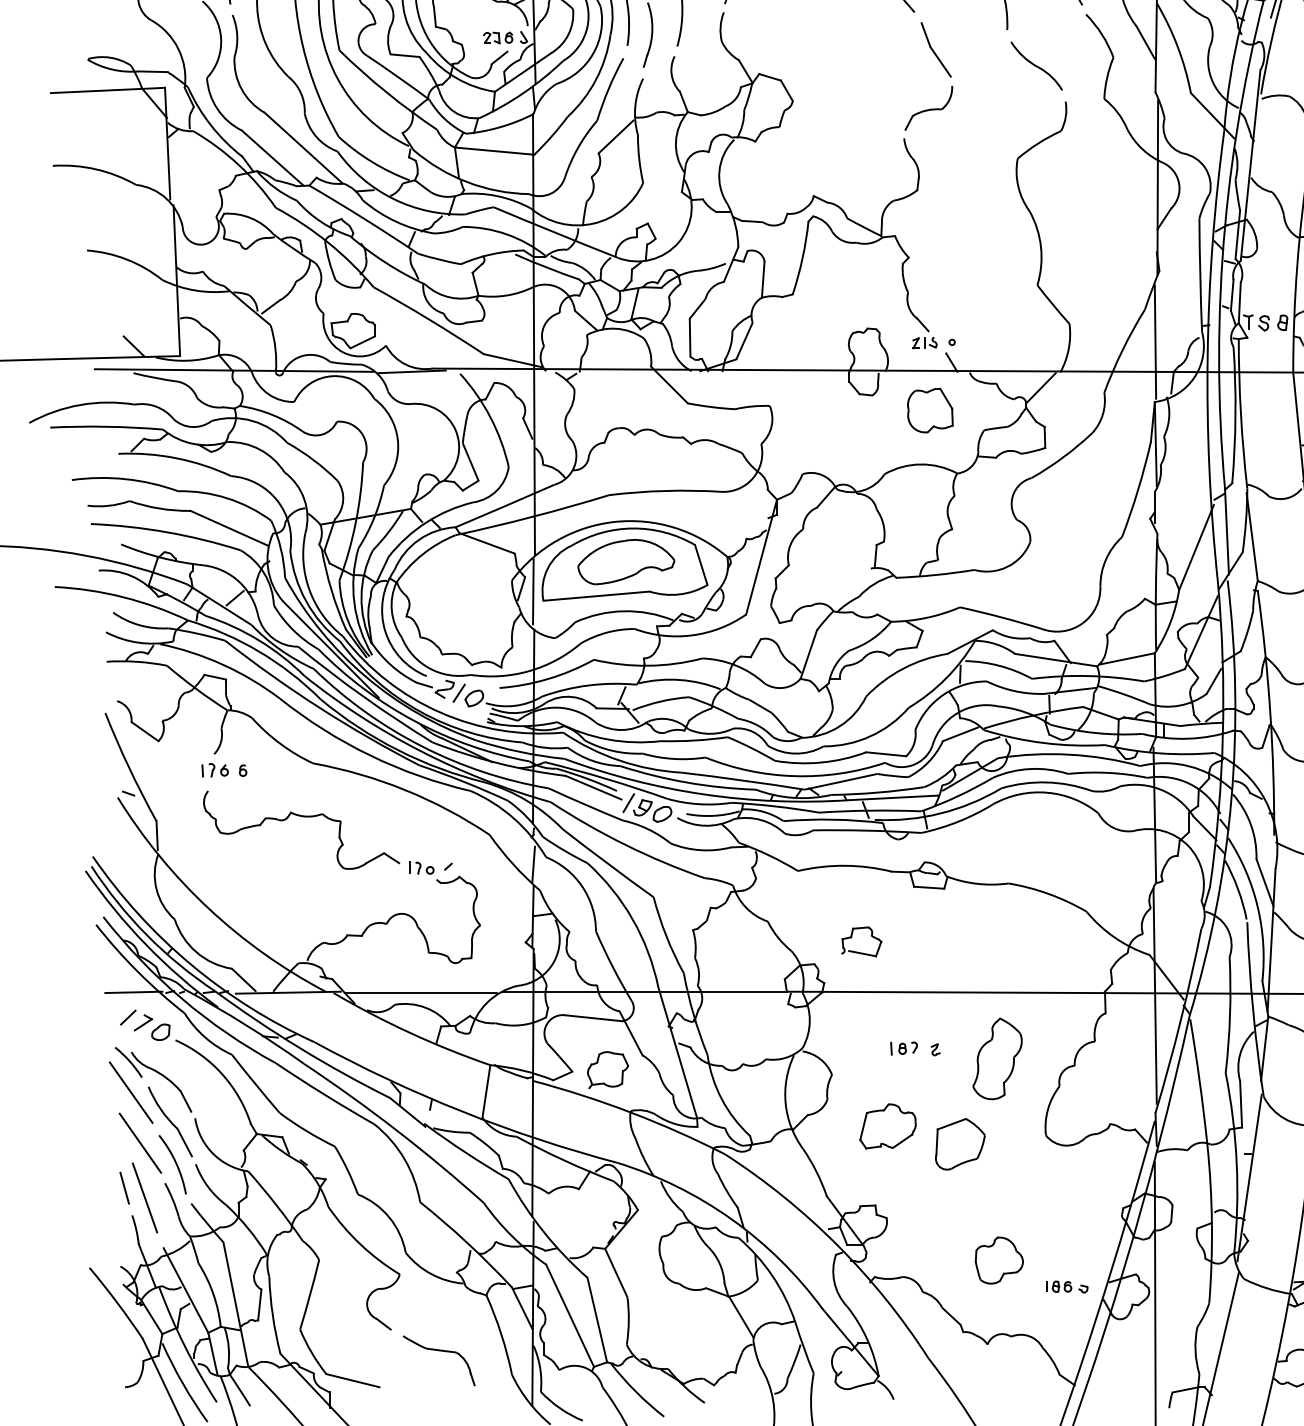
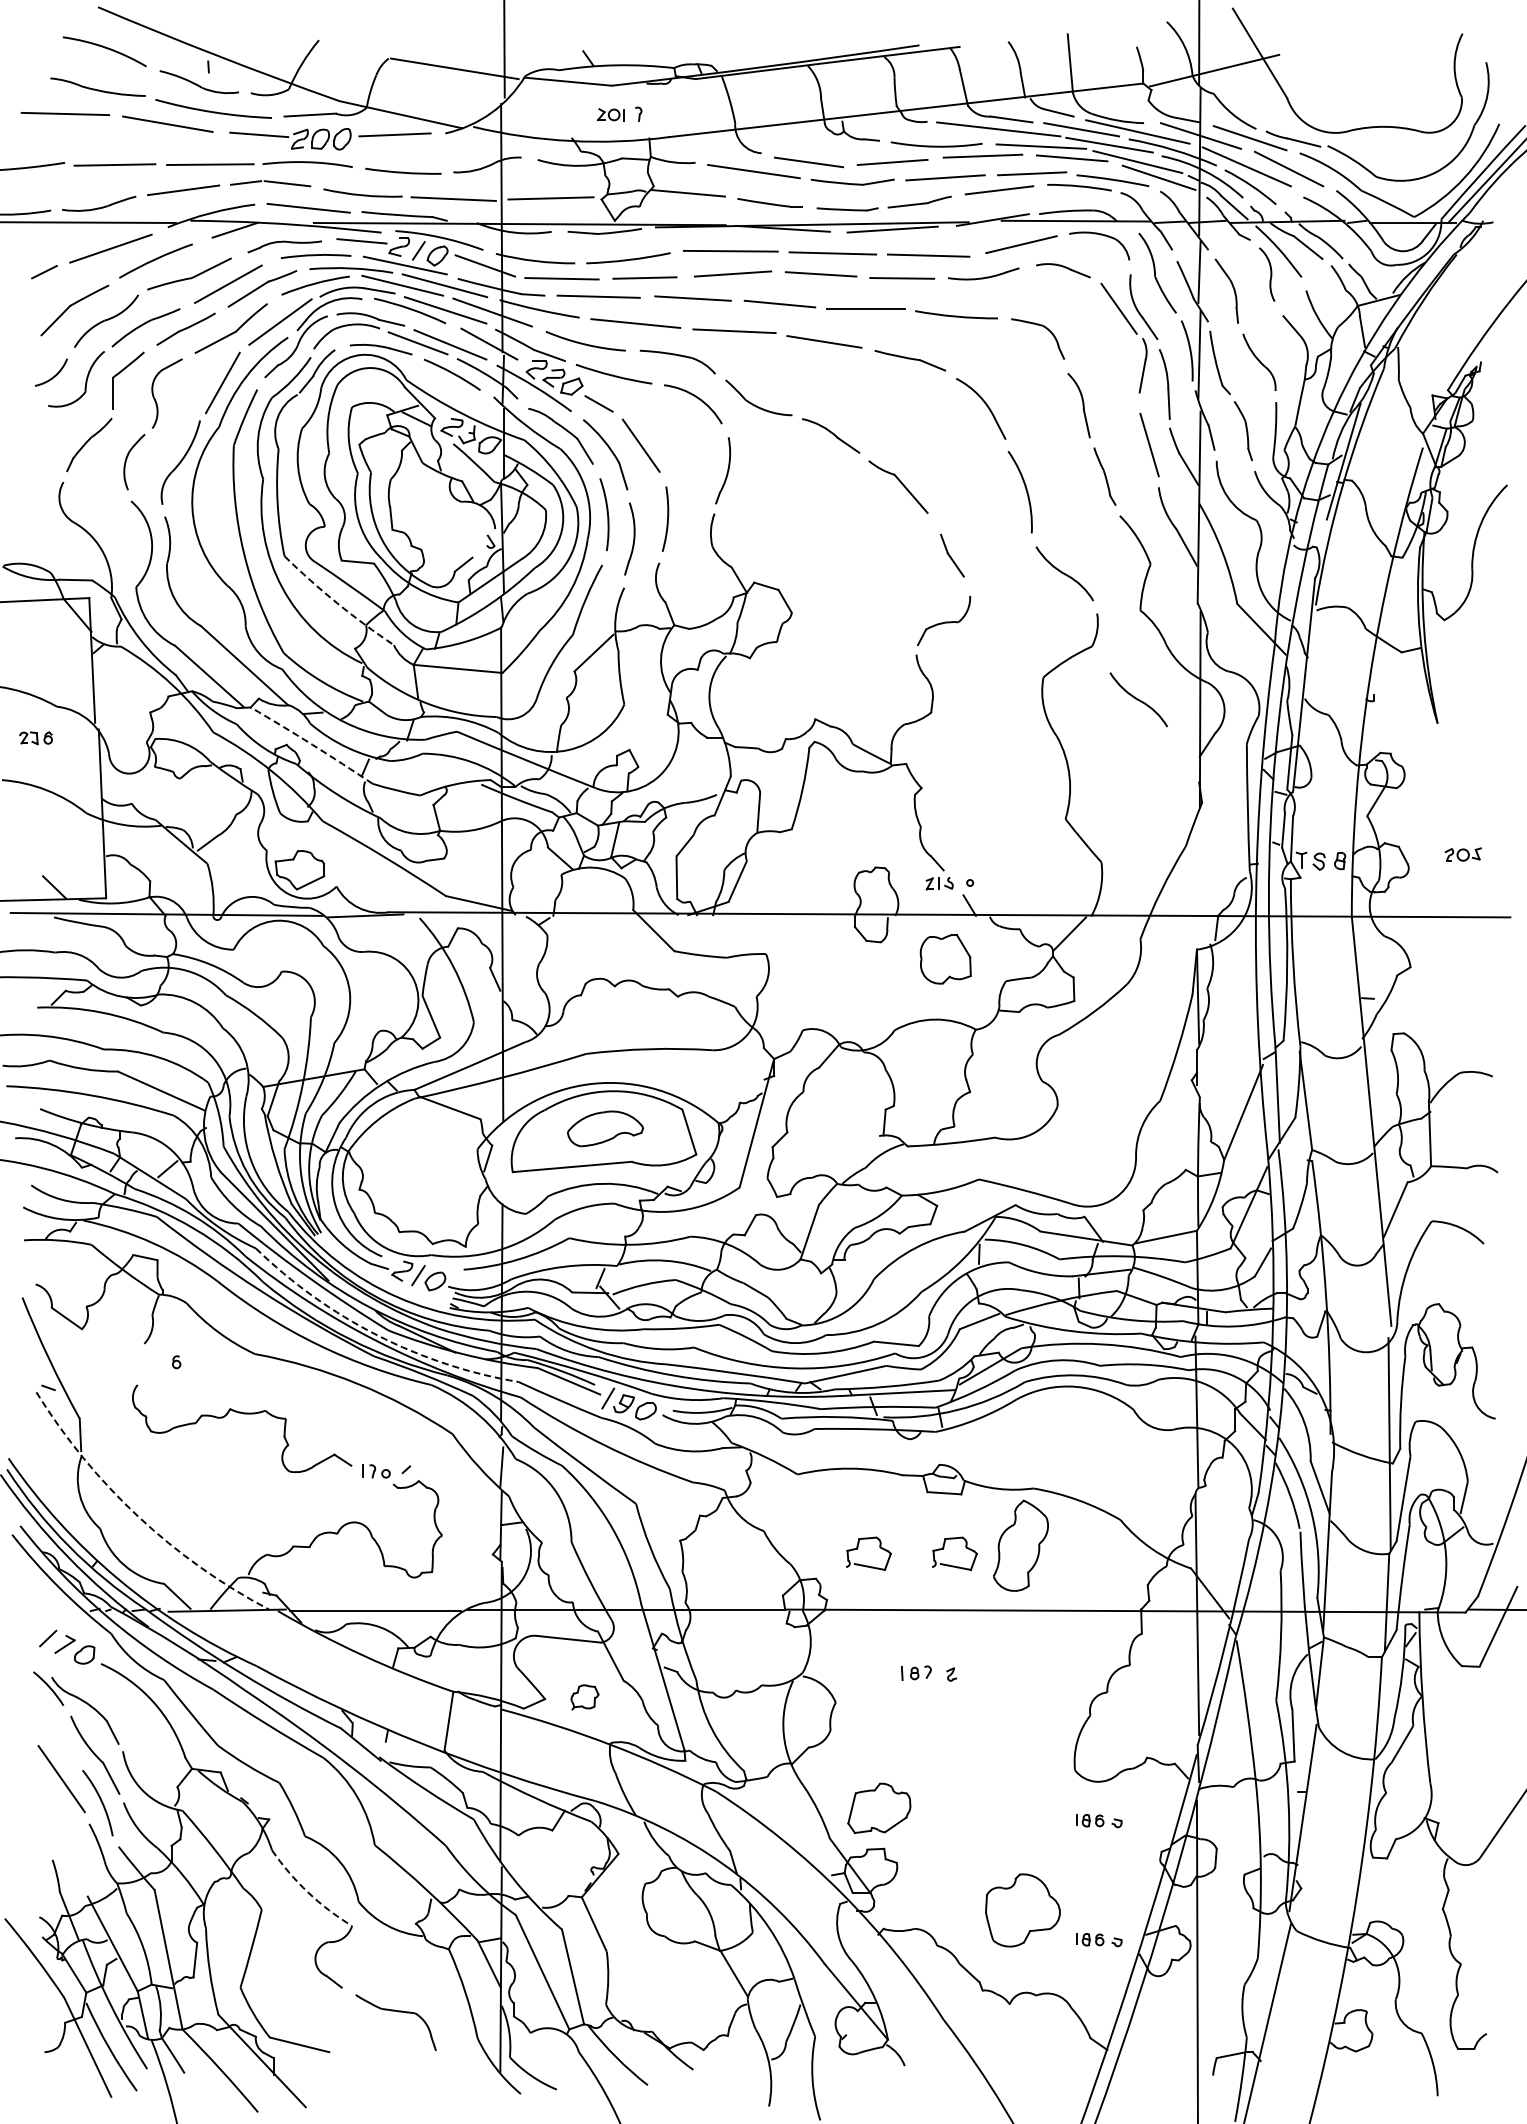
part: (497, 38) -> (35, 738), moved
part: (936, 49) -> (952, 555), size x0.7
arc: (386, 92) -> (337, 603), solid -> dashed
part: (1102, 178) -> (1138, 699), added
arc: (364, 218) -> (312, 744), solid -> dashed
line: (1155, 341) -> (1197, 882), removed
part: (626, 561) -> (605, 1128), size x0.7
line: (533, 591) -> (501, 1161), removed
arc: (422, 746) -> (377, 1335), solid -> dashed
part: (215, 770) -> (145, 1361), removed
arc: (209, 908) -> (138, 1516), solid -> dashed
part: (929, 937) -> (944, 1548), added
line: (133, 992) -> (54, 1610), removed
part: (997, 1058) -> (1020, 1545), moved
part: (607, 1070) -> (584, 1697), size x0.6
line: (131, 1092) -> (51, 1722), removed
part: (888, 1126) -> (879, 1808), moved
part: (960, 1144) -> (979, 1780), removed
part: (1067, 1181) -> (1099, 1821), added
line: (124, 1188) -> (43, 1829), removed
line: (144, 1197) -> (66, 1839), removed
arc: (360, 1244) -> (308, 1892), solid -> dashed
part: (998, 1260) -> (1022, 1910), size x1.4

